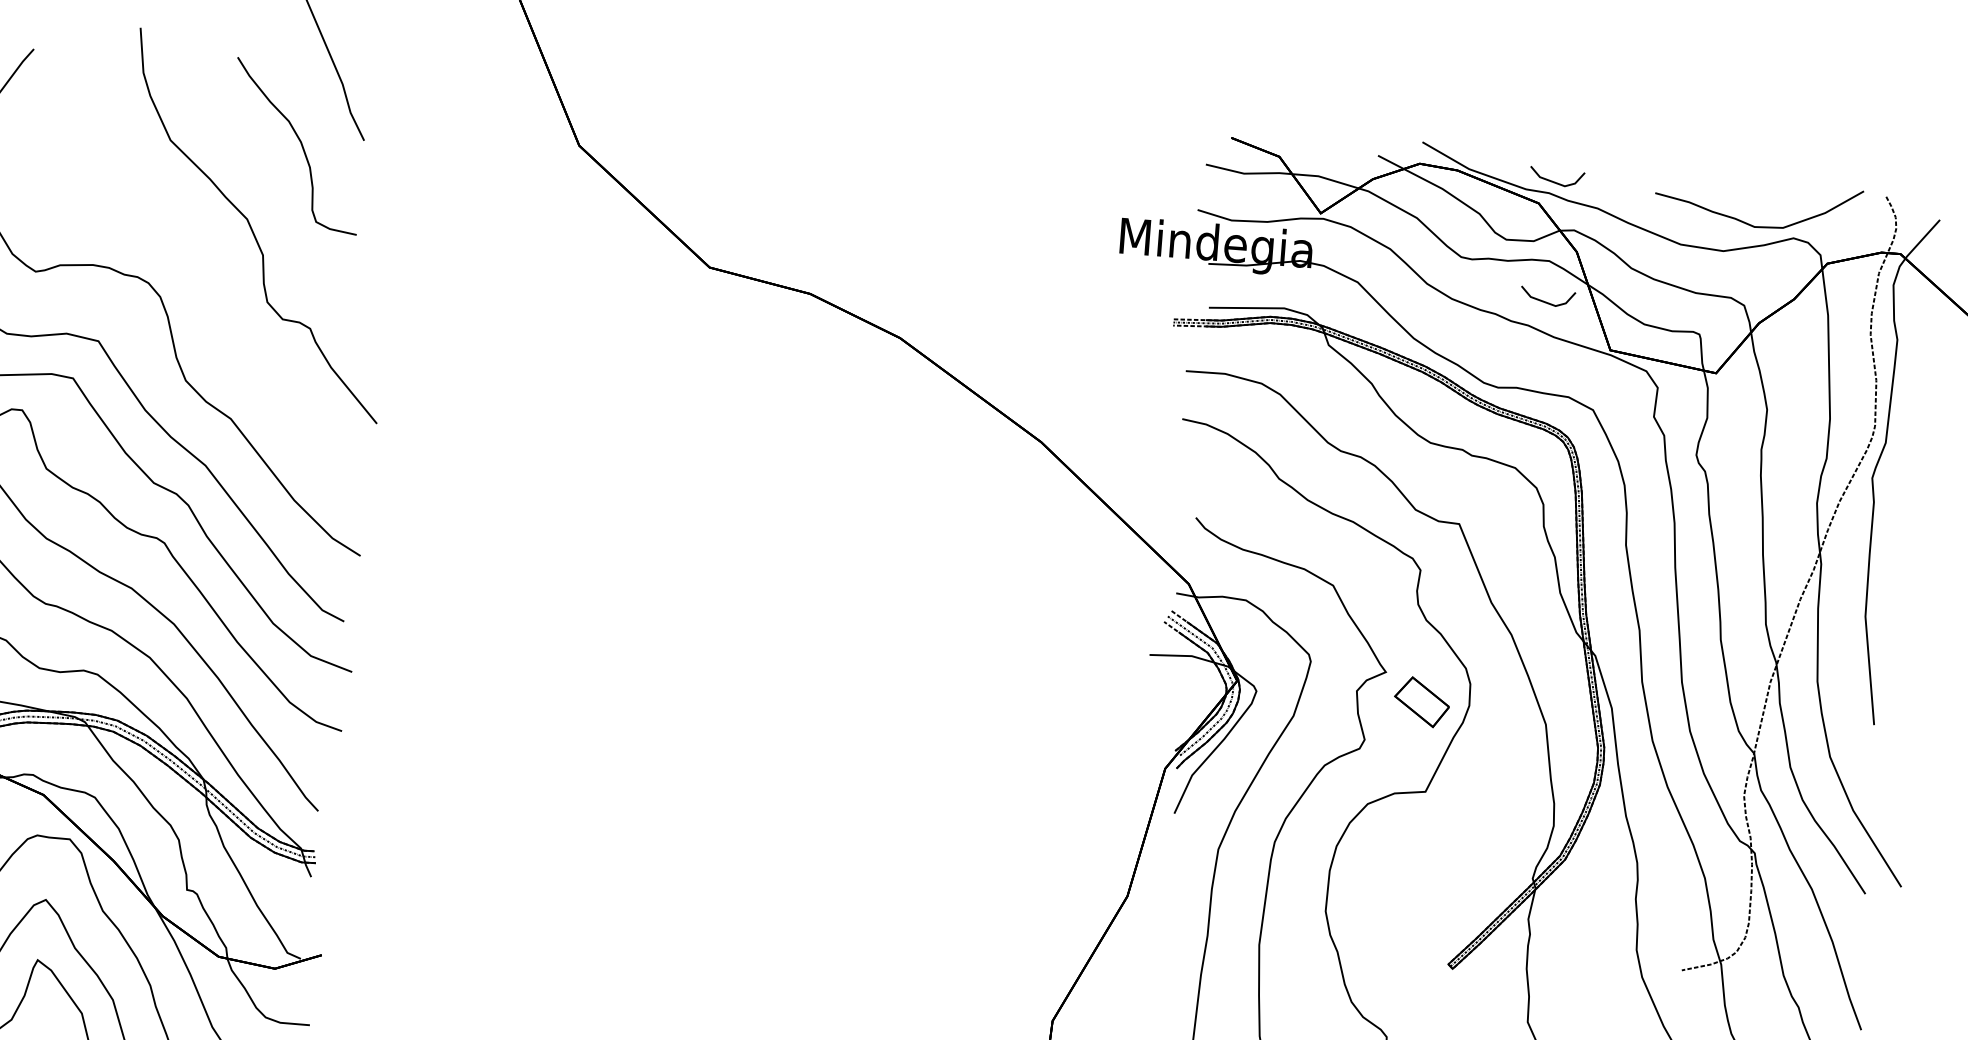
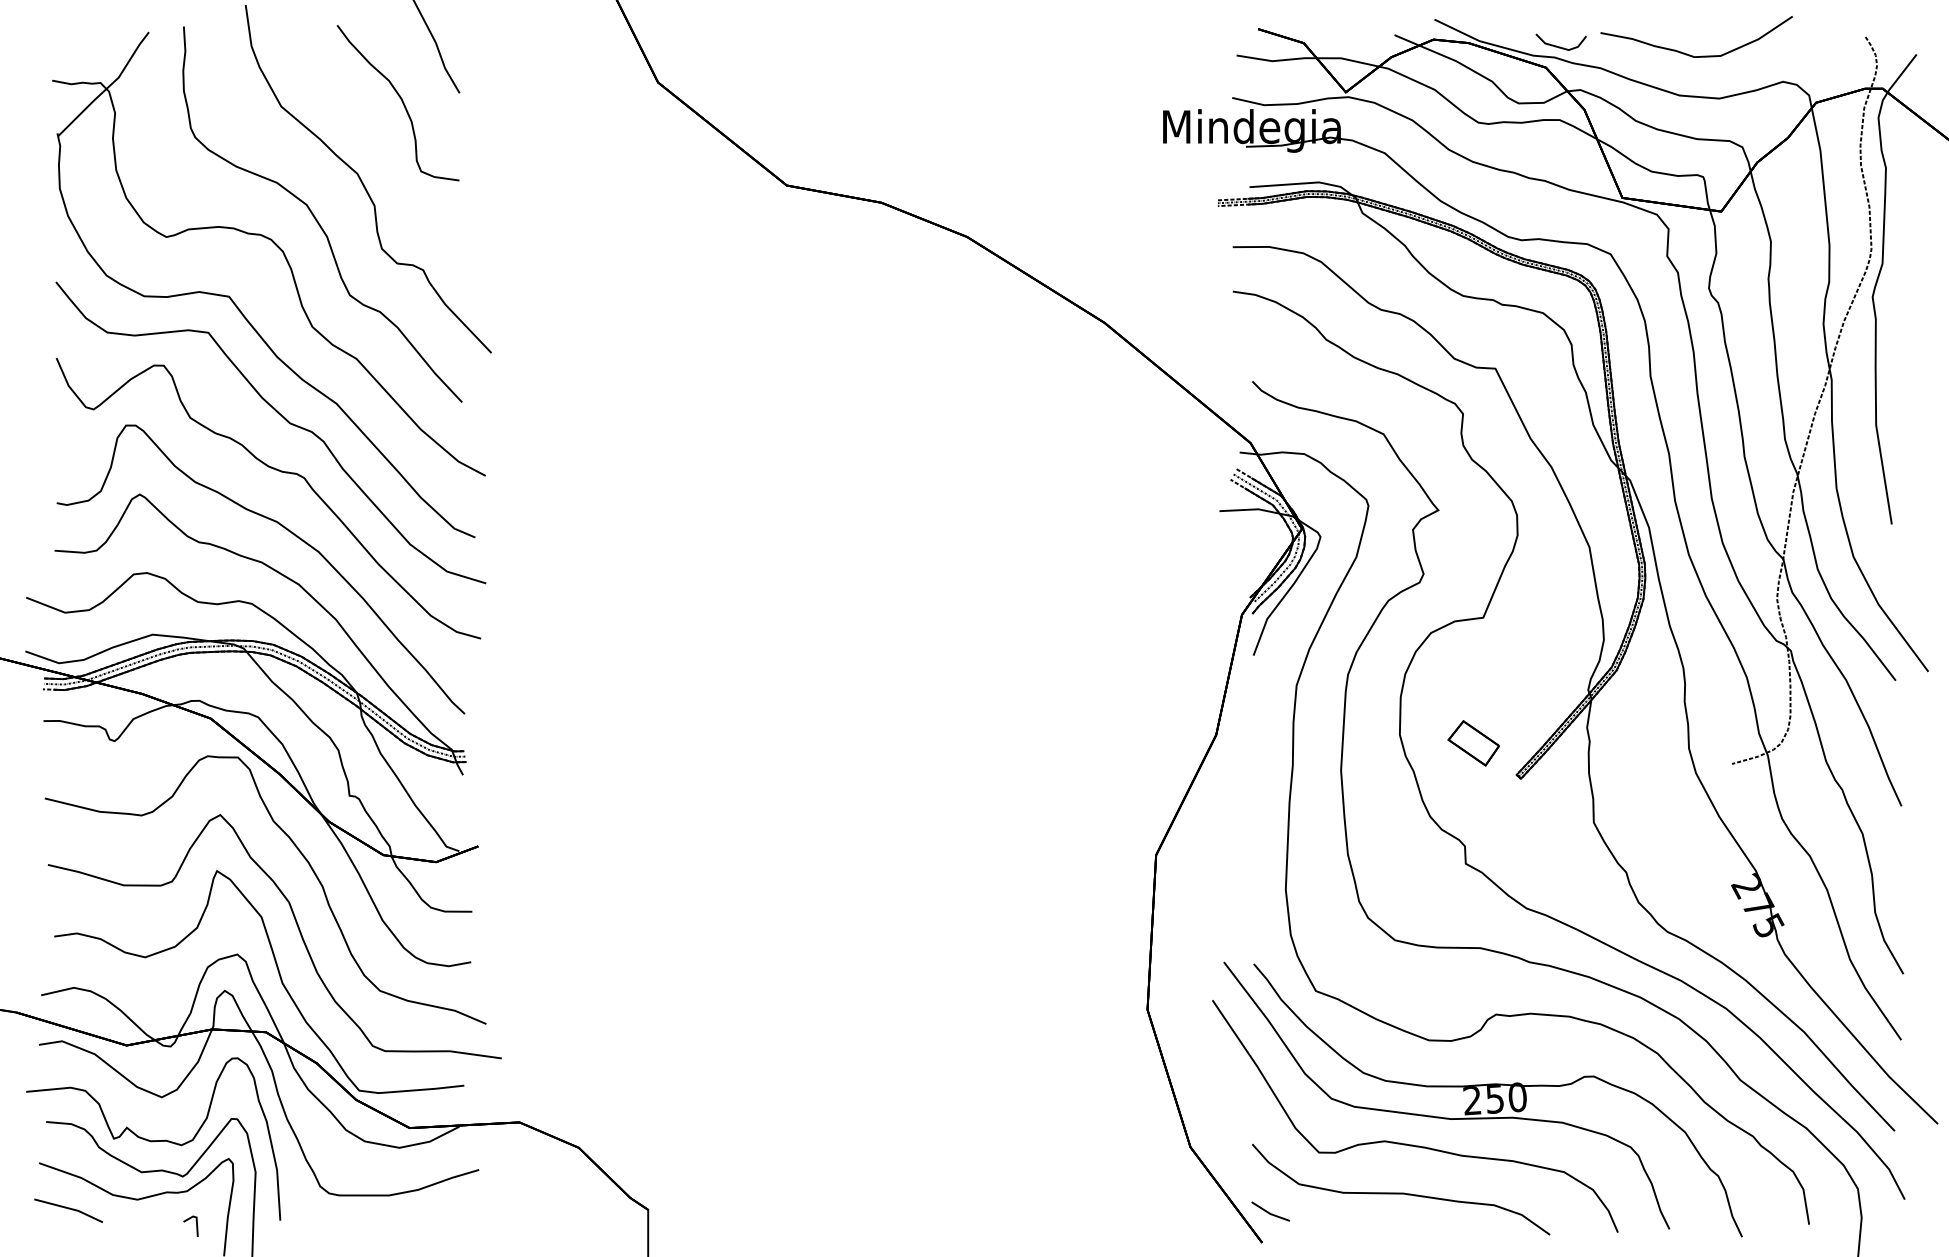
curve: (1750, 223) -> (1690, 54), moved
curve: (200, 265) -> (317, 219), added
line: (1547, 301) -> (1560, 157), removed
part: (1421, 702) -> (1473, 743), moved

